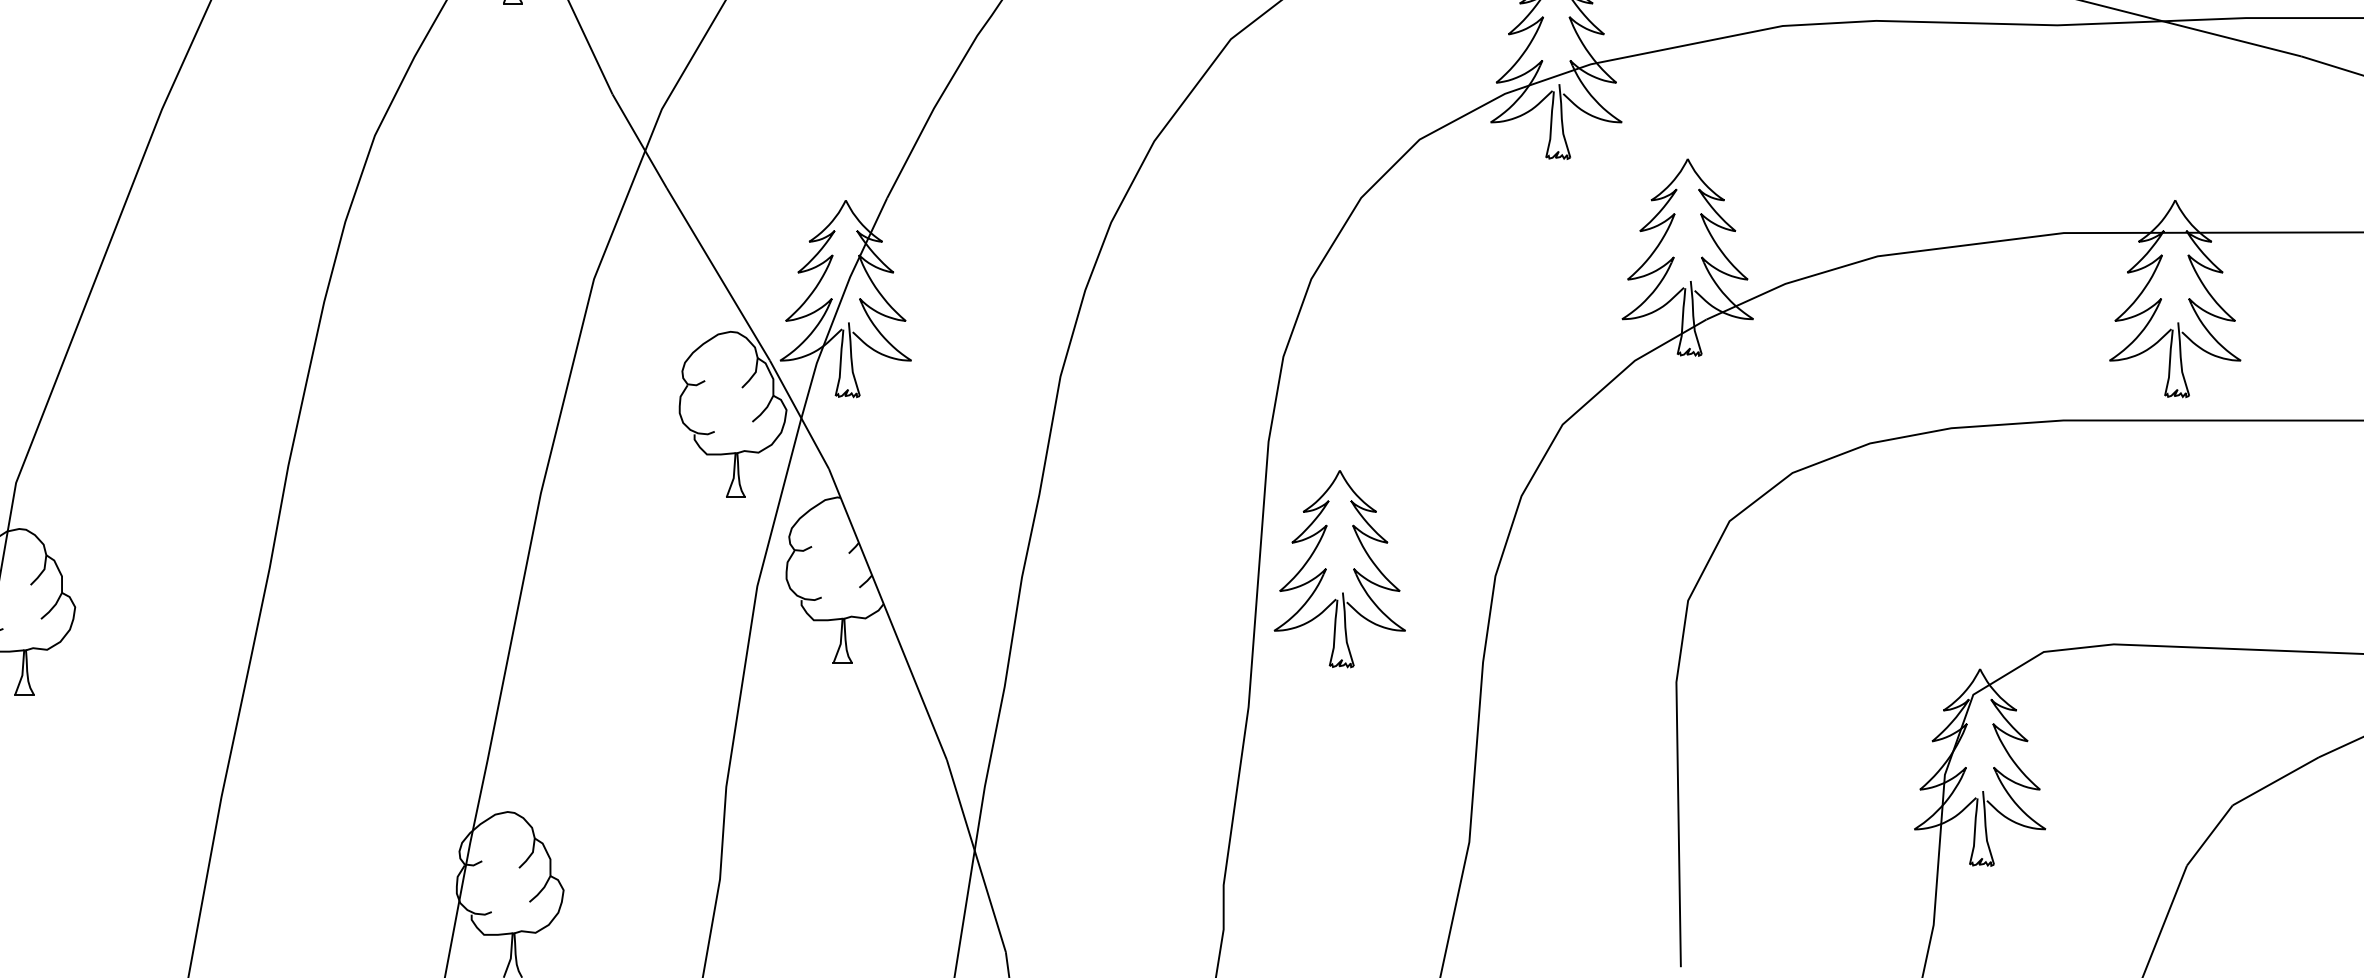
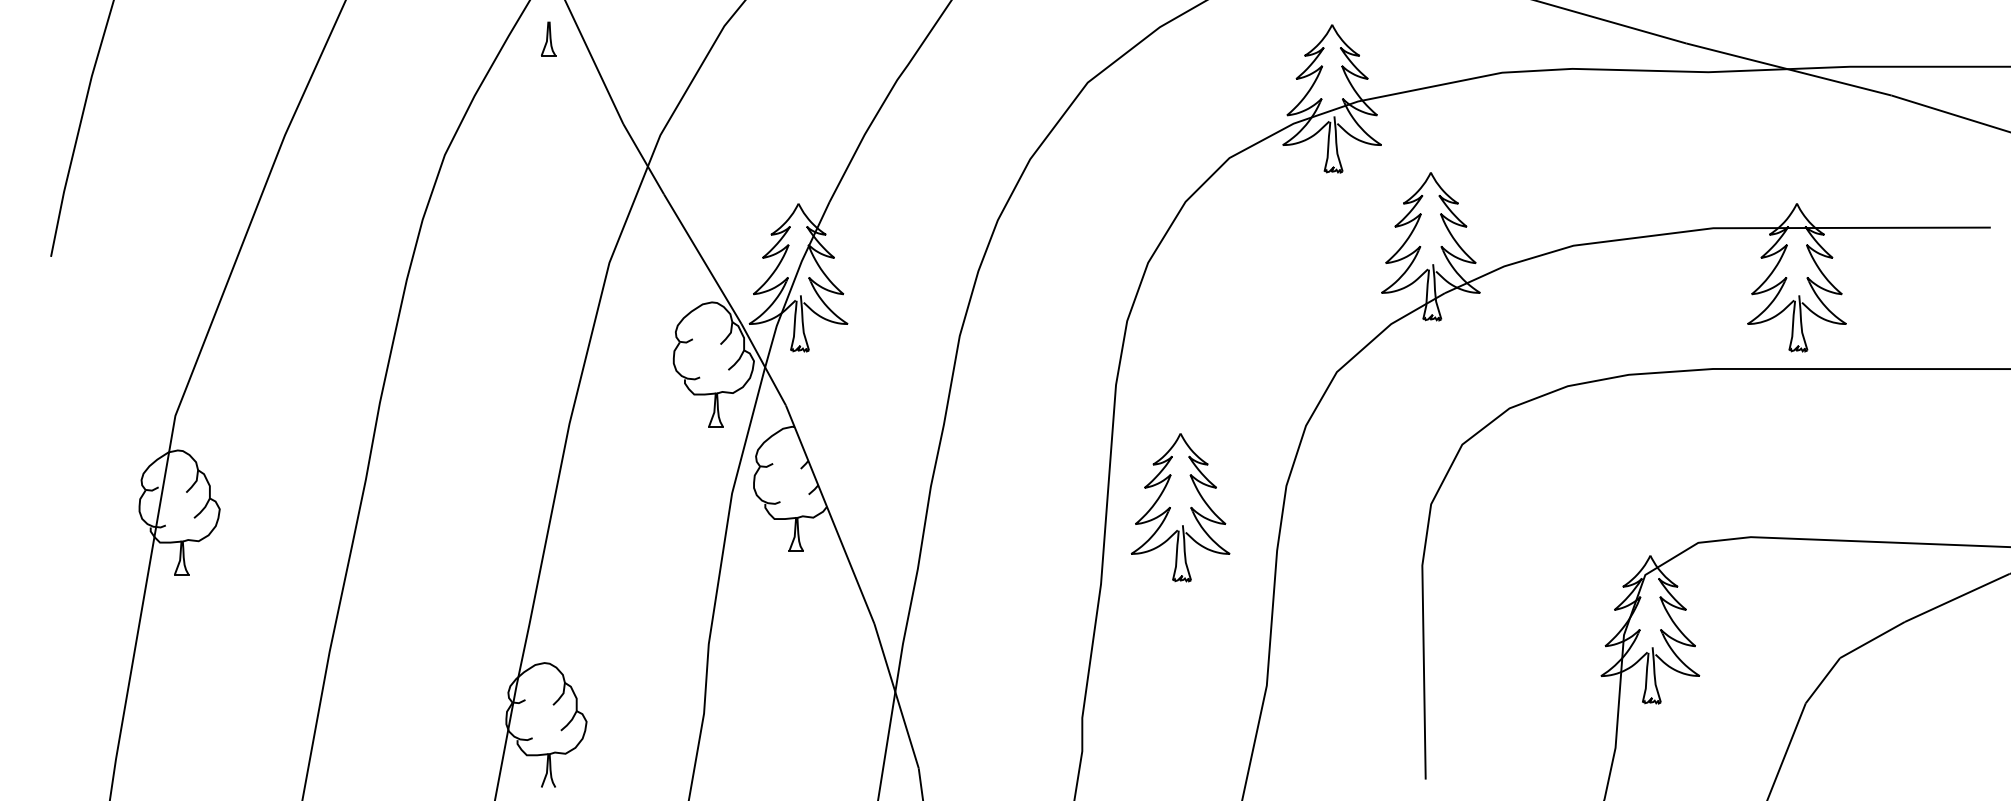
part: (1339, 568) -> (1180, 507), moved

